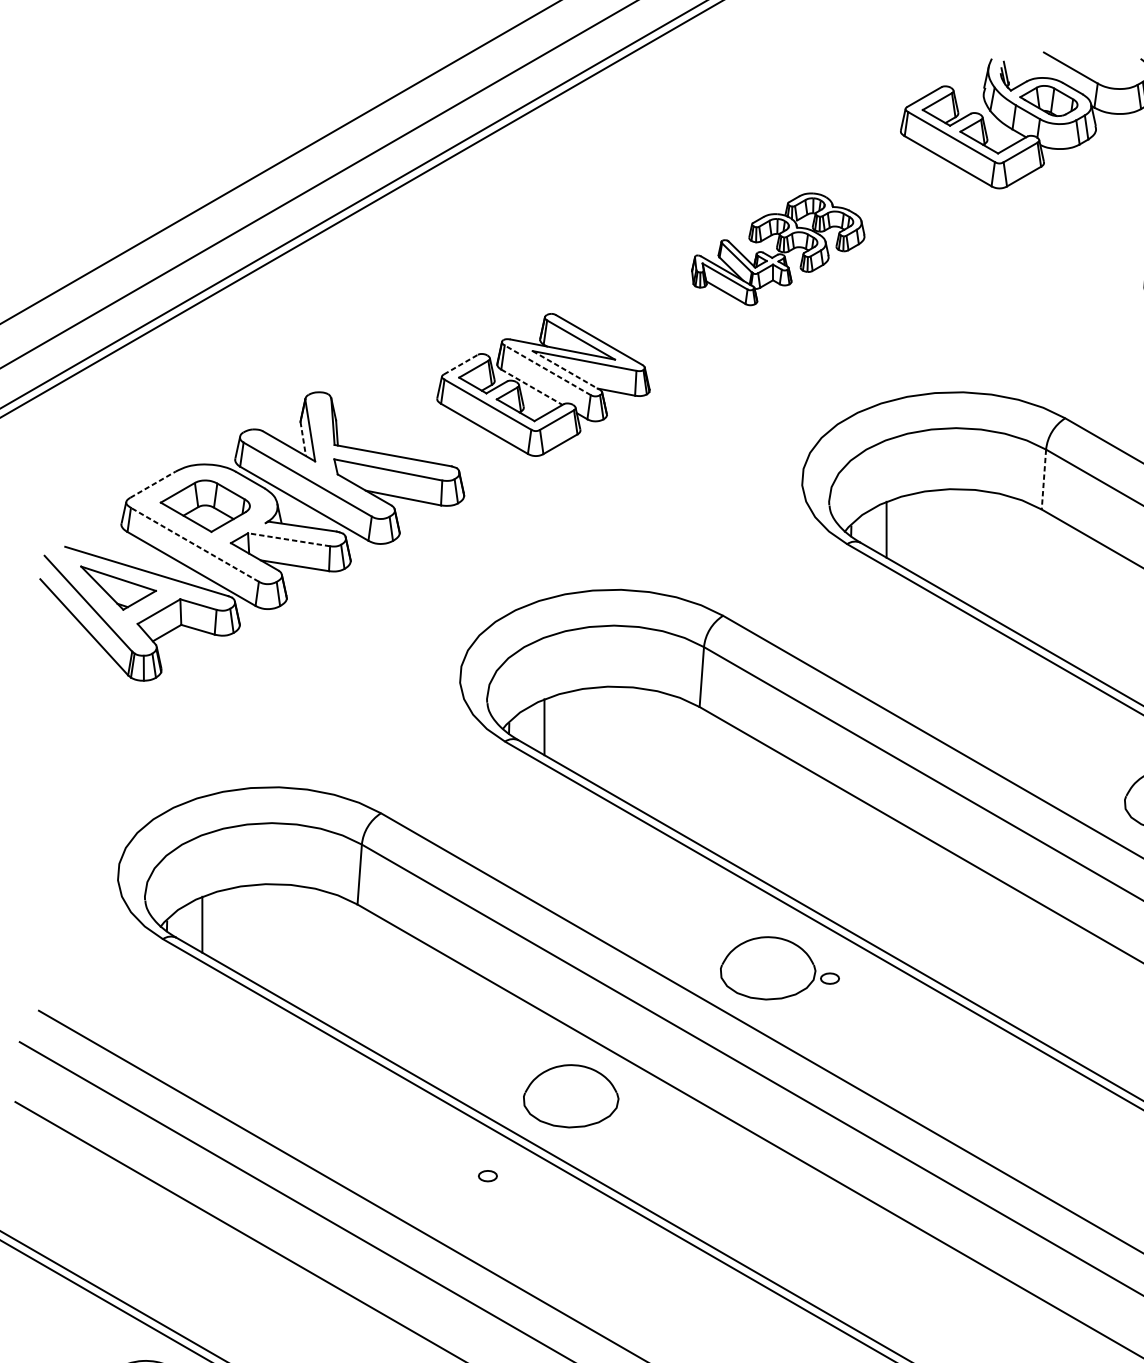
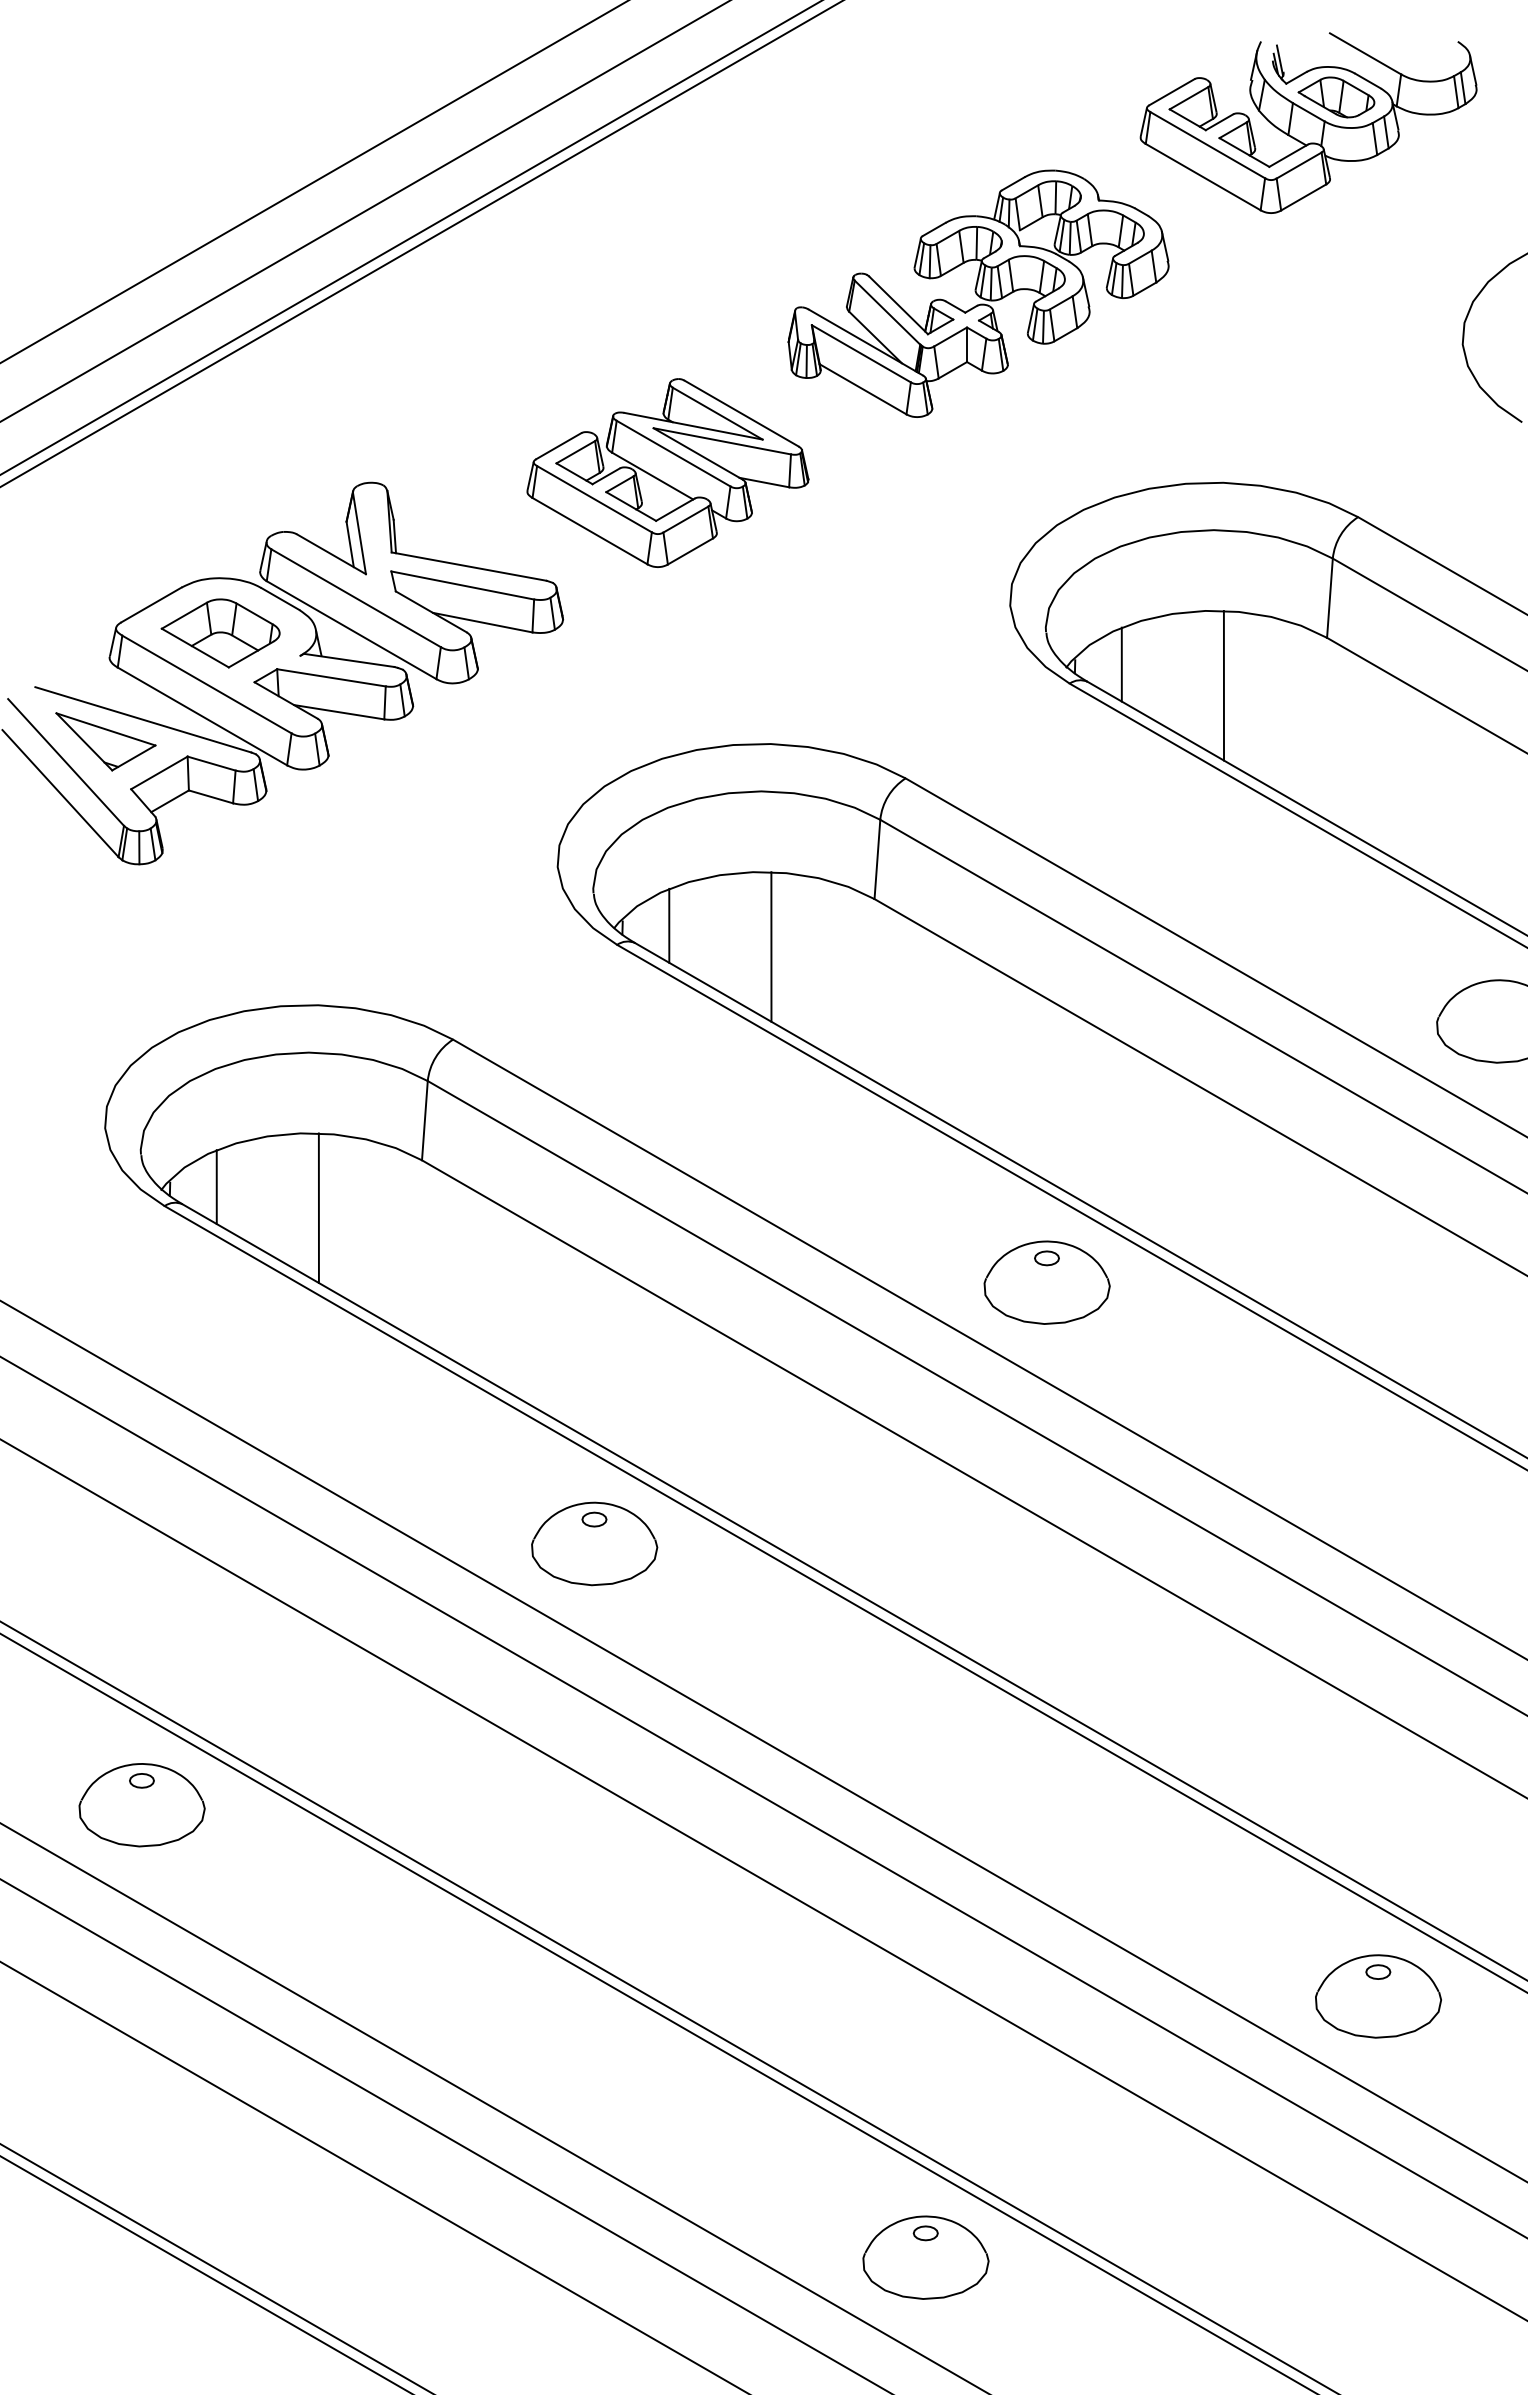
part: (778, 249) -> (978, 293), size x1.67
line: (460, 364) -> (558, 446), dashed -> solid
line: (547, 370) -> (673, 453), dashed -> solid
line: (566, 370) -> (698, 454), dashed -> solid
line: (531, 387) -> (652, 476), dashed -> solid
line: (303, 438) -> (350, 544), dashed -> solid
line: (1043, 479) -> (1329, 598), dashed -> solid
line: (153, 484) -> (151, 604), dashed -> solid
line: (289, 539) -> (331, 677), dashed -> solid
line: (194, 544) -> (206, 684), dashed -> solid
line: (963, 545) -> (1223, 685), added
line: (621, 742) -> (771, 946), added
line: (279, 940) -> (318, 1208), added
part: (767, 968) -> (1046, 1282), moved
part: (571, 1095) -> (594, 1543), moved

